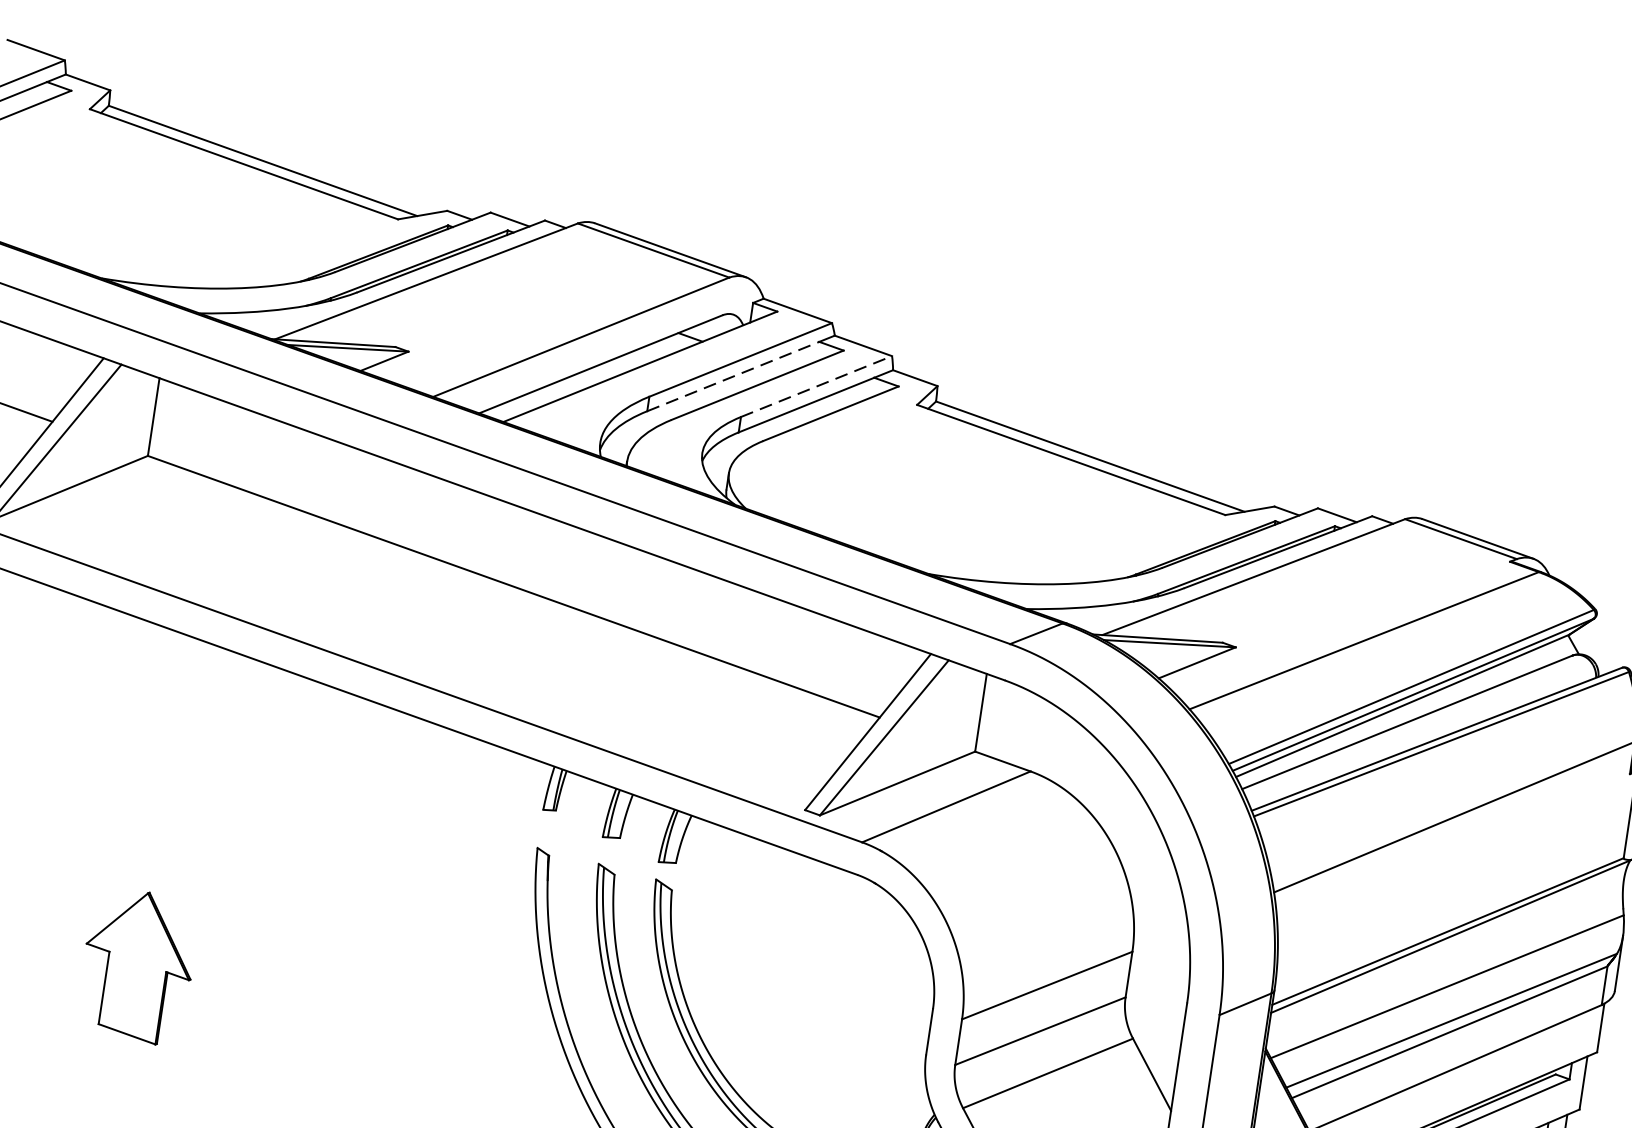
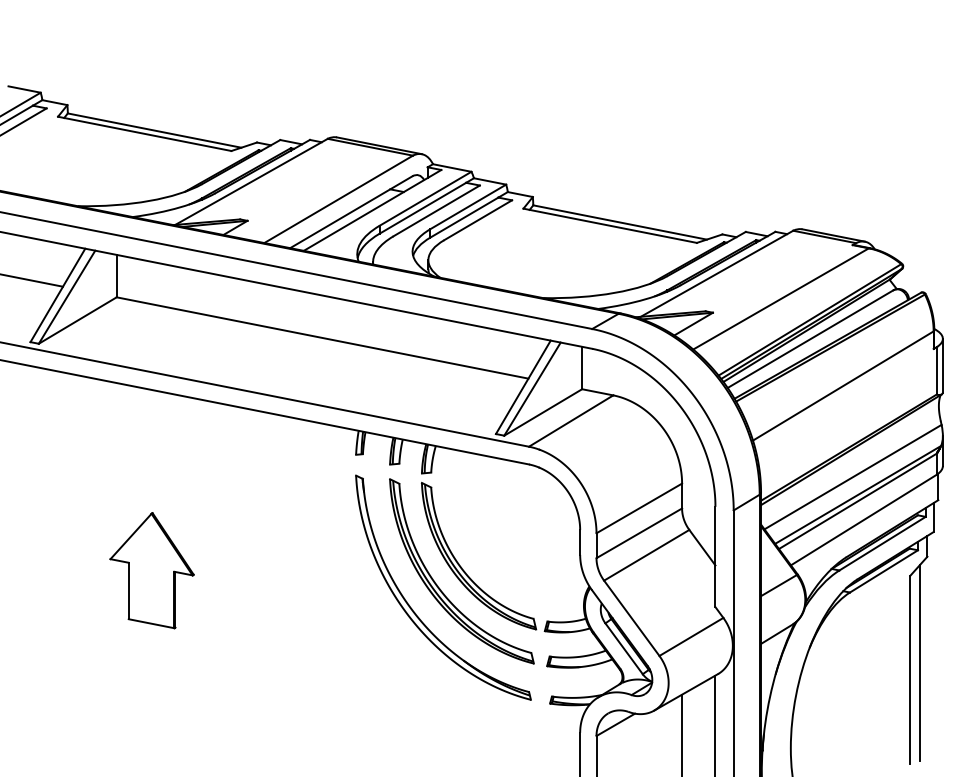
line: (734, 375) -> (423, 207), dashed -> solid
line: (817, 385) -> (468, 206), dashed -> solid
part: (136, 965) -> (151, 570), size x1.43

